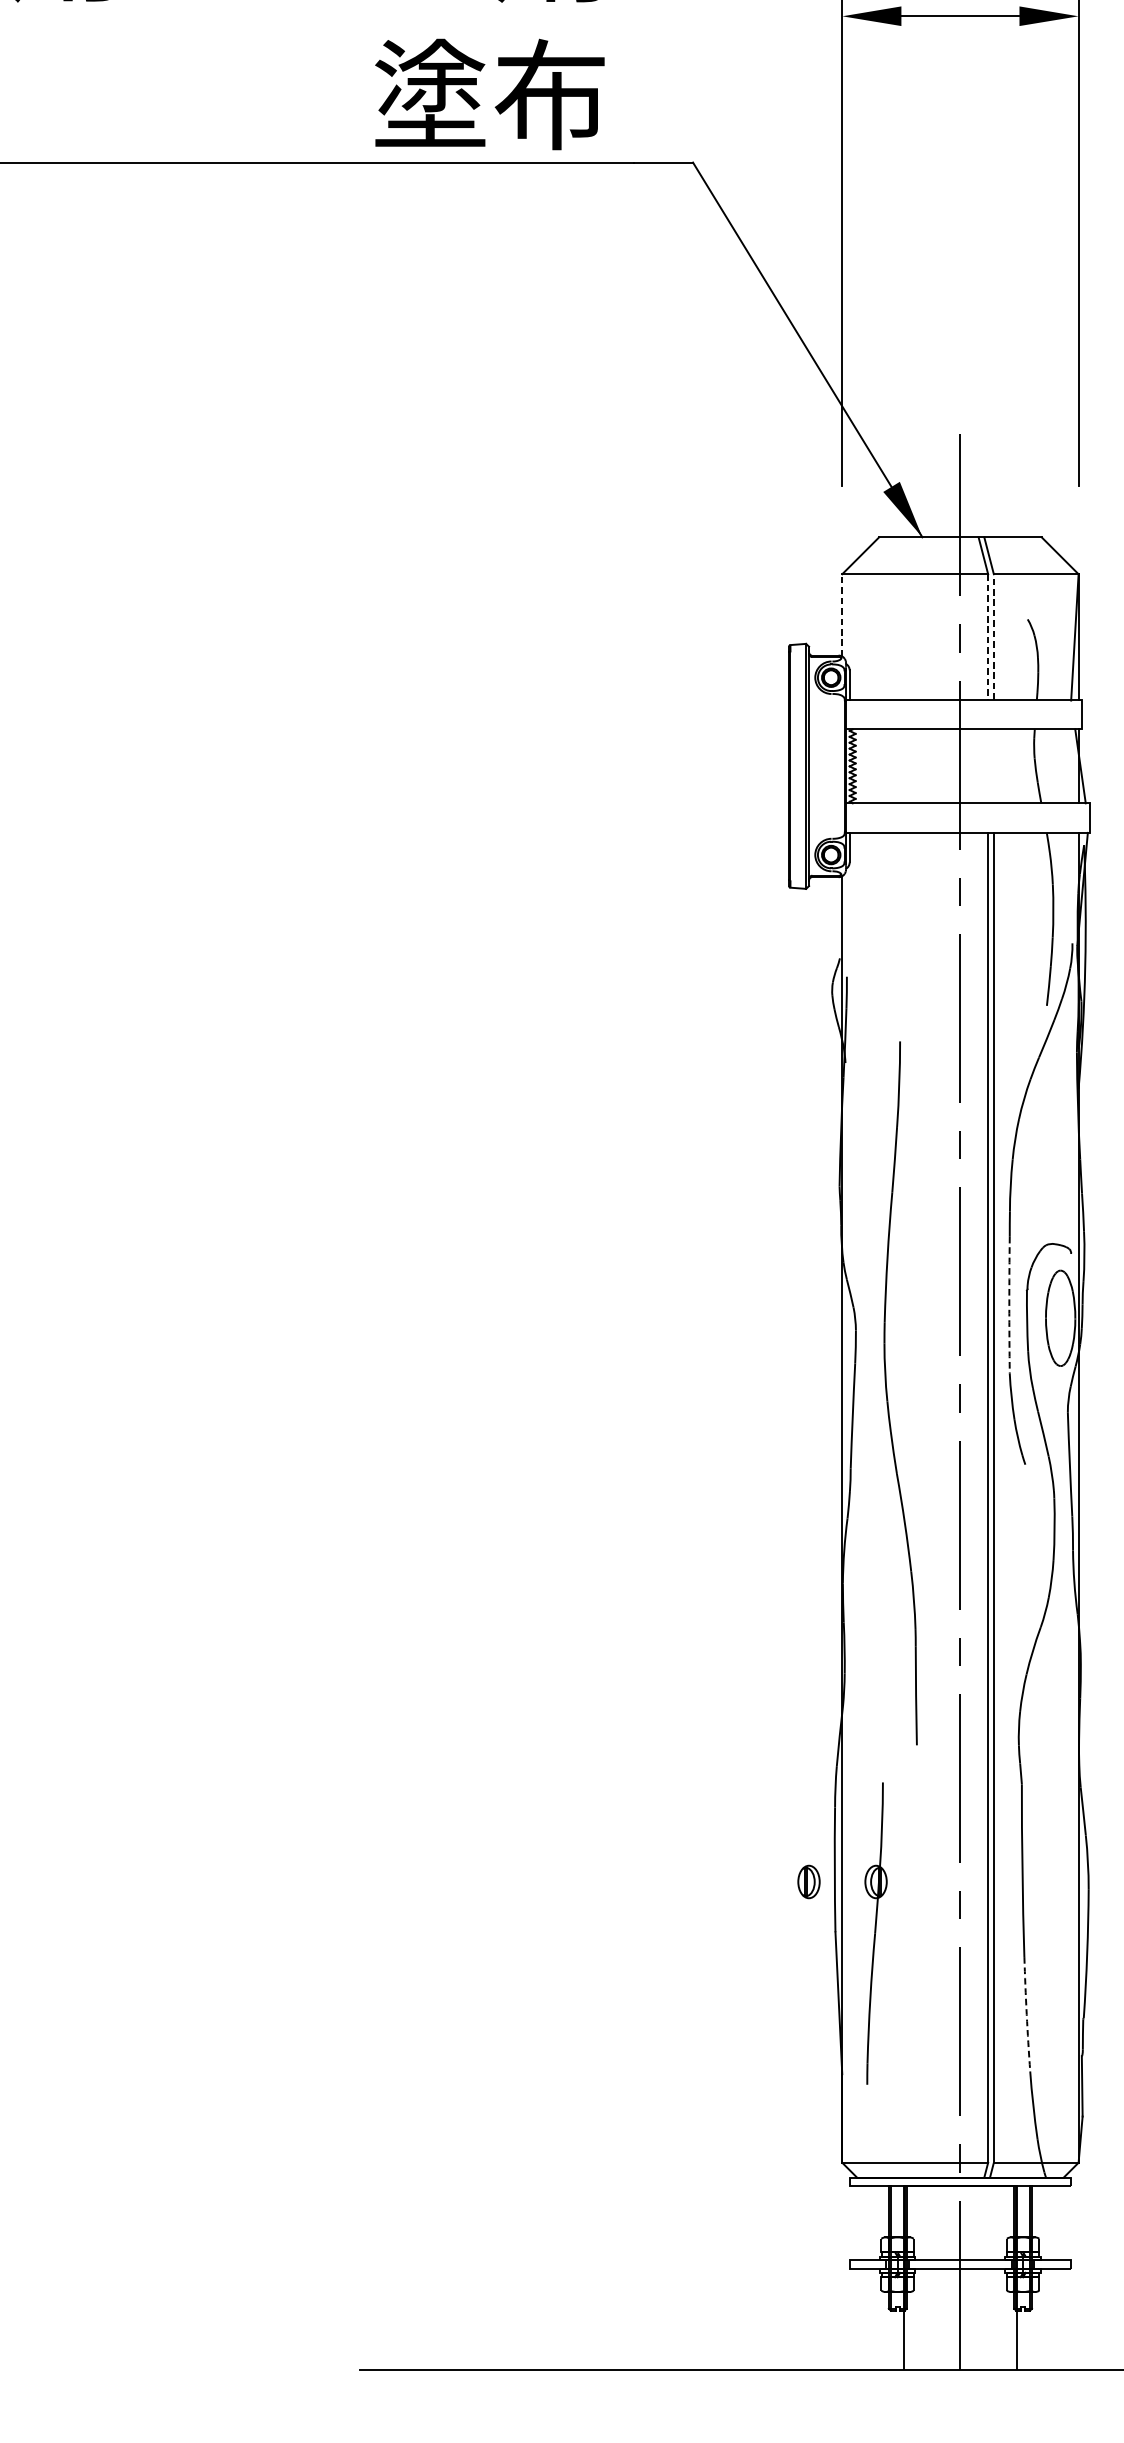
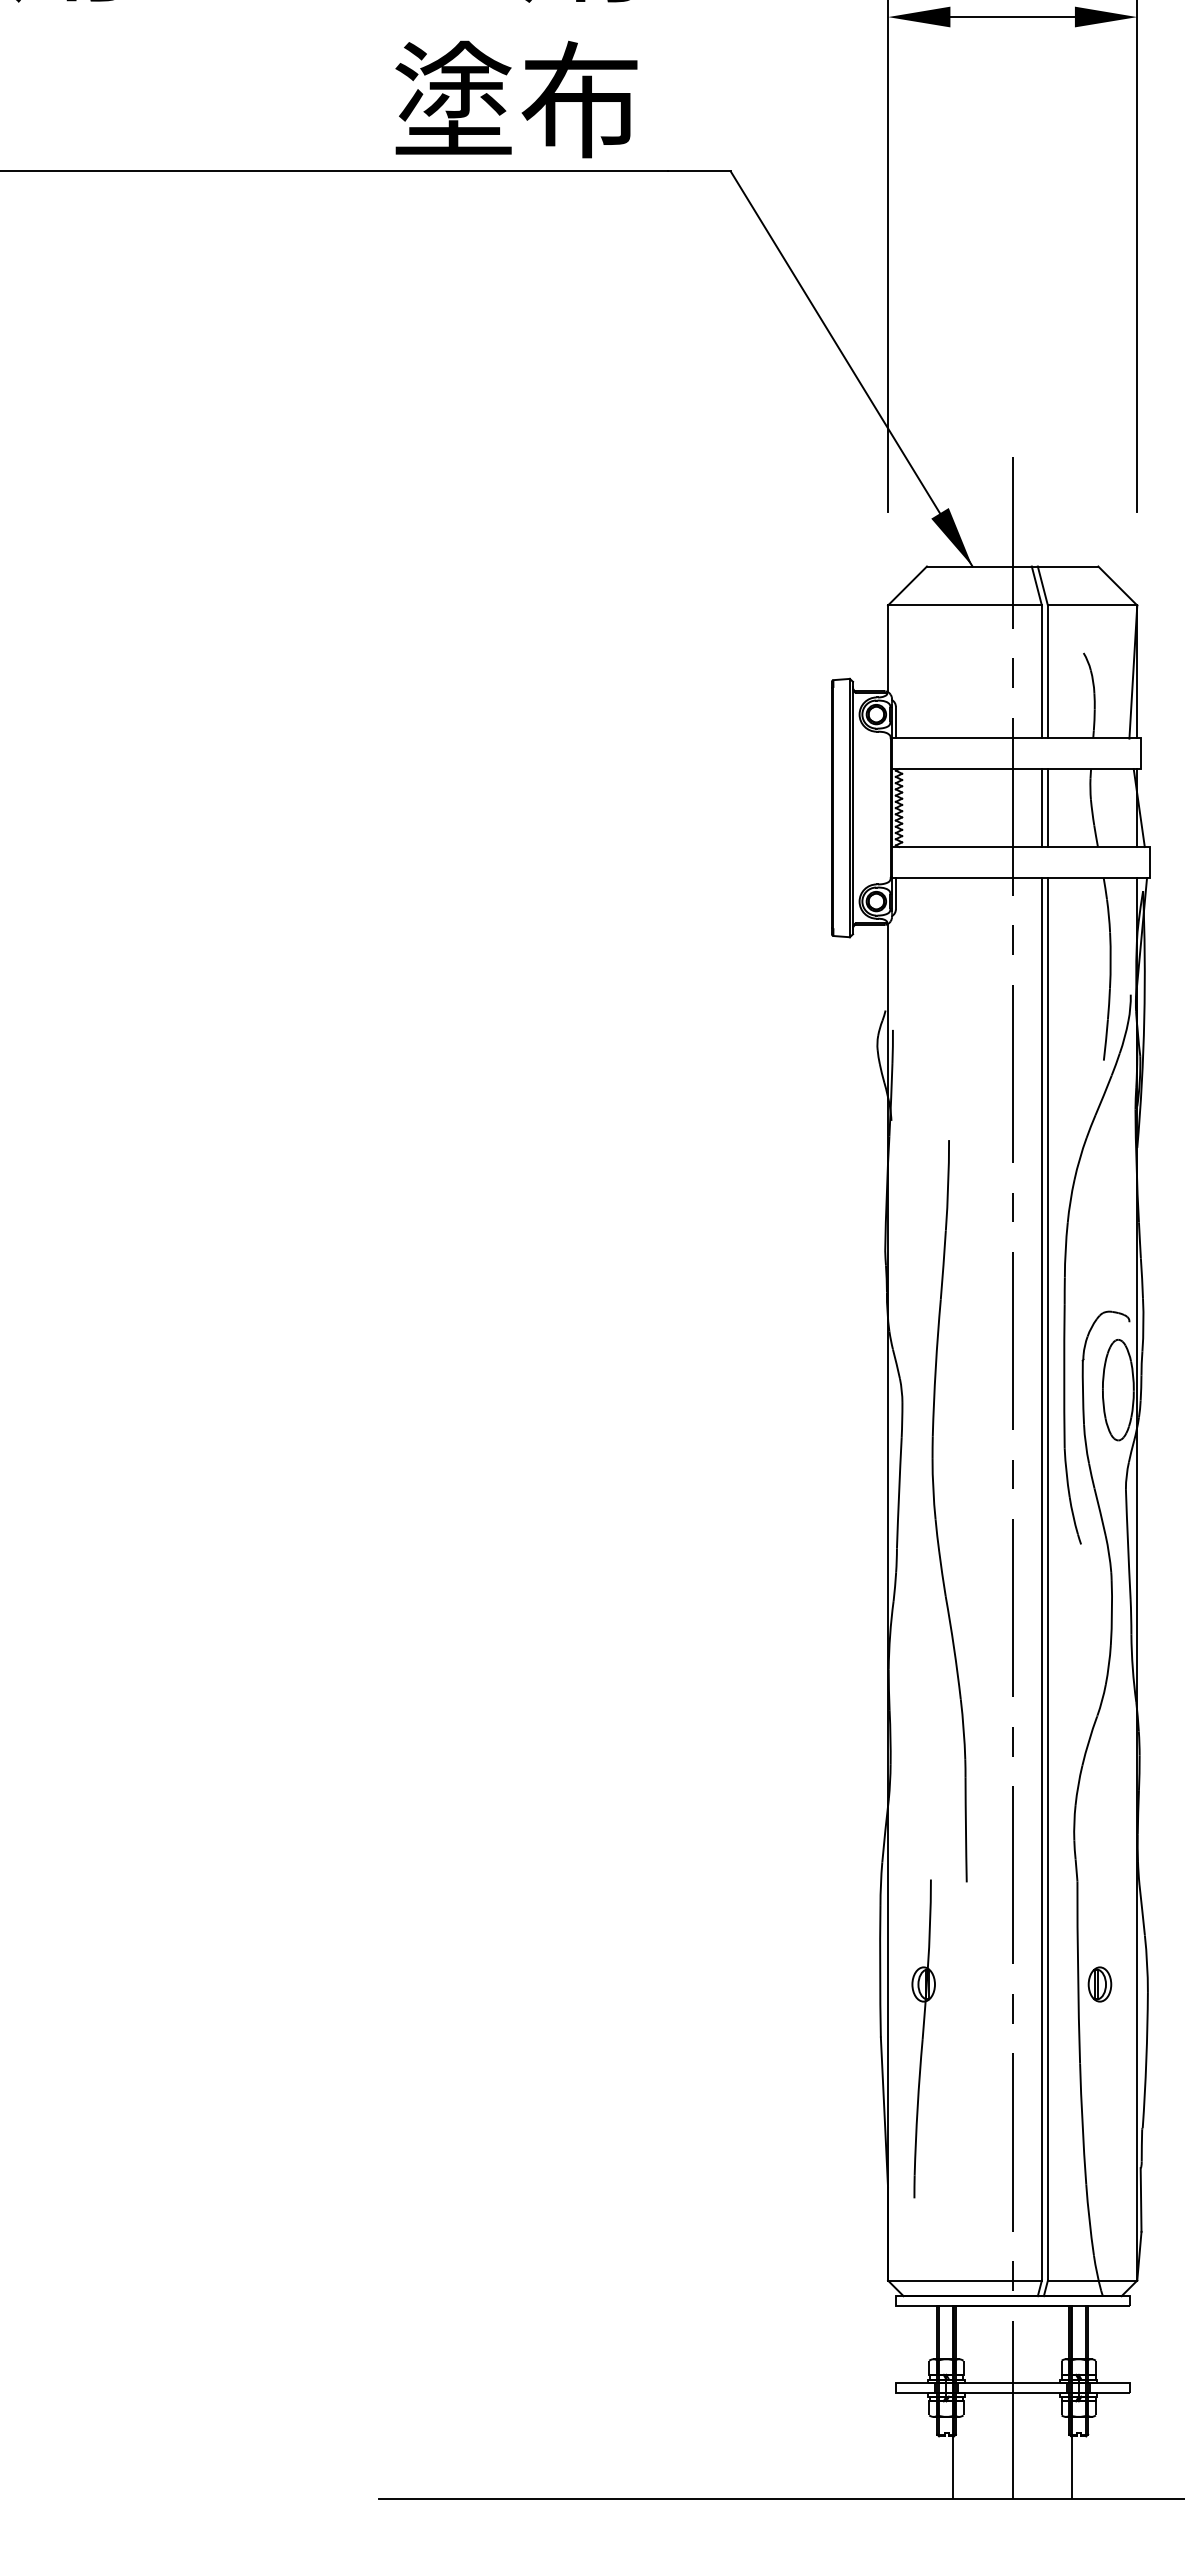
line: (842, 615) -> (888, 648), dashed -> solid
line: (993, 636) -> (1047, 671), dashed -> solid
line: (987, 637) -> (1041, 672), dashed -> solid
line: (987, 766) -> (1041, 808), added
line: (993, 766) -> (1047, 808), added
arc: (1009, 1305) -> (1064, 1376), dashed -> solid
part: (888, 1396) -> (936, 1514), moved
part: (808, 1881) -> (1099, 1984), moved
arc: (1026, 2014) -> (1082, 2124), dashed -> solid

